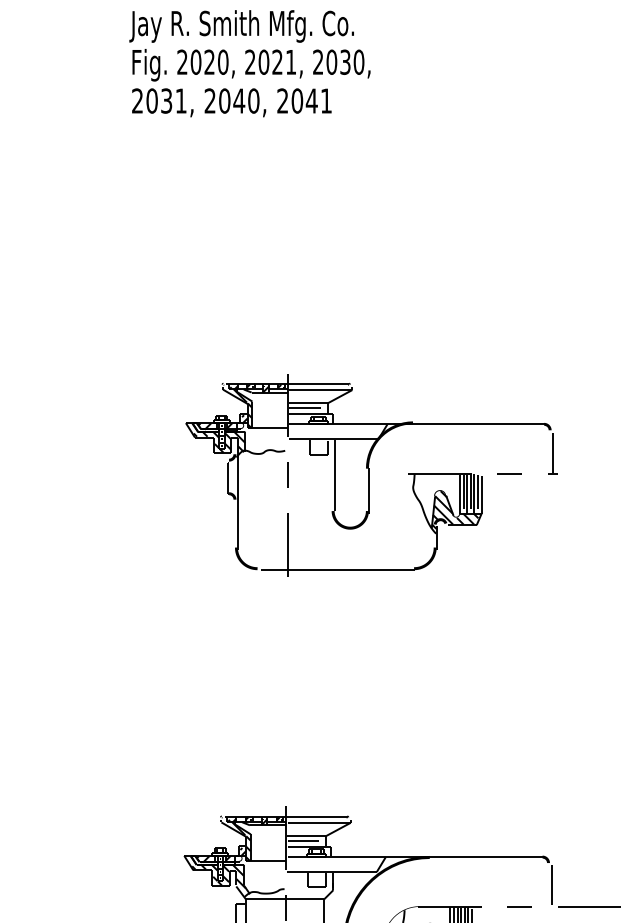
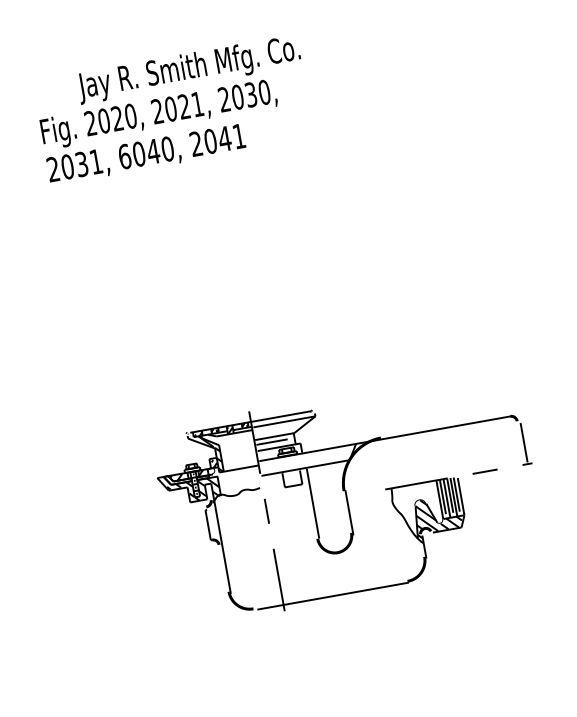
text: (241, 26) -> (188, 69), moved
text: (210, 100) -> (125, 156), 2040, -> 6040,

